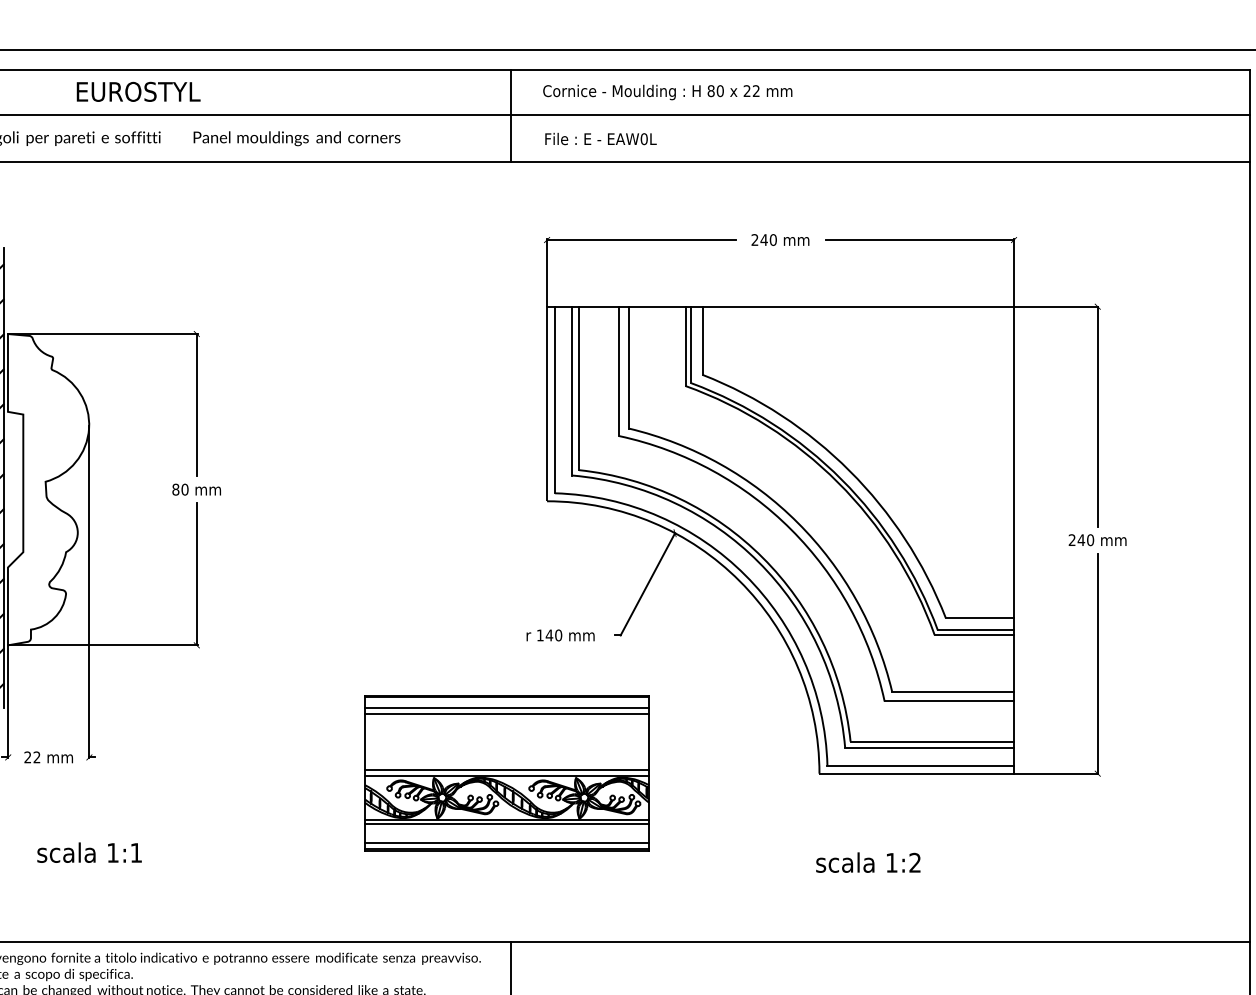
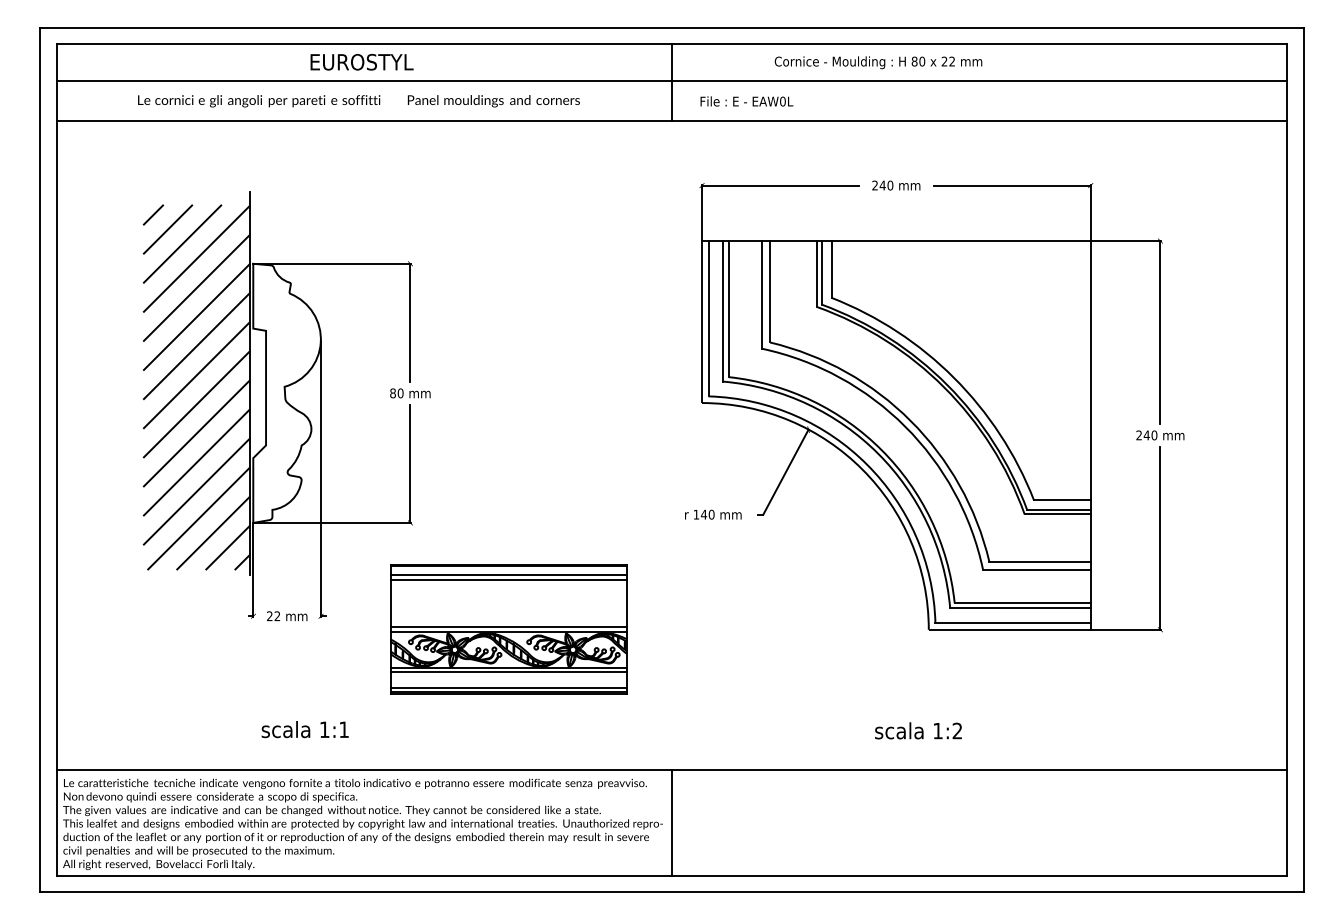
text: (667, 92) -> (878, 62), moved
part: (506, 773) -> (508, 629), moved
text: (88, 852) -> (304, 729), moved
text: (868, 862) -> (918, 730), moved

